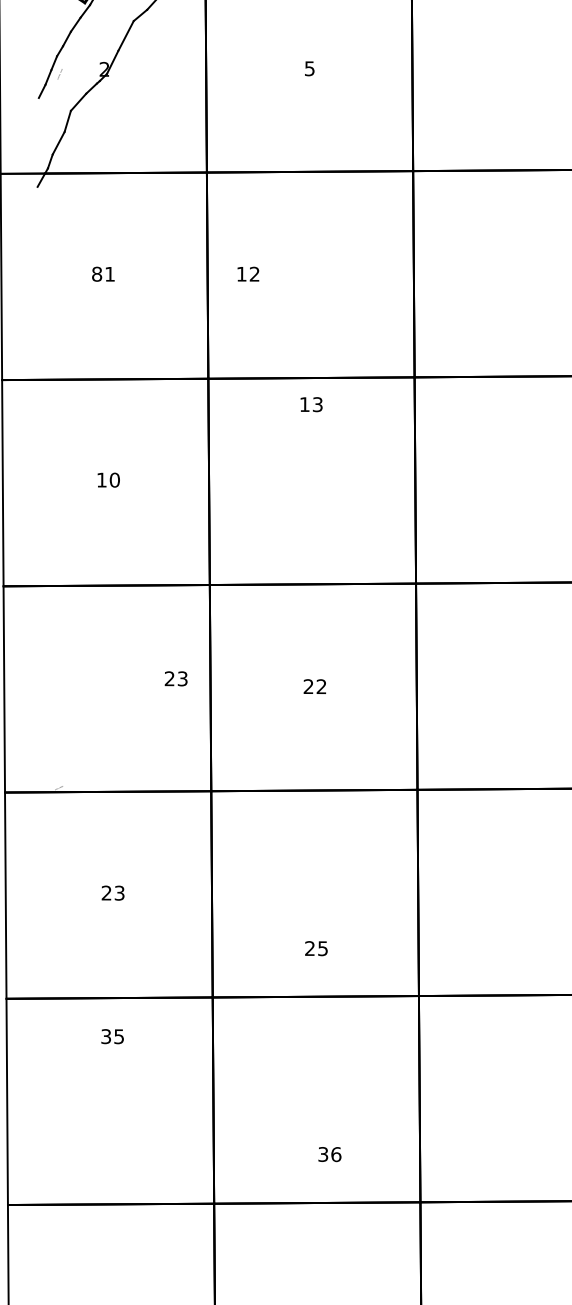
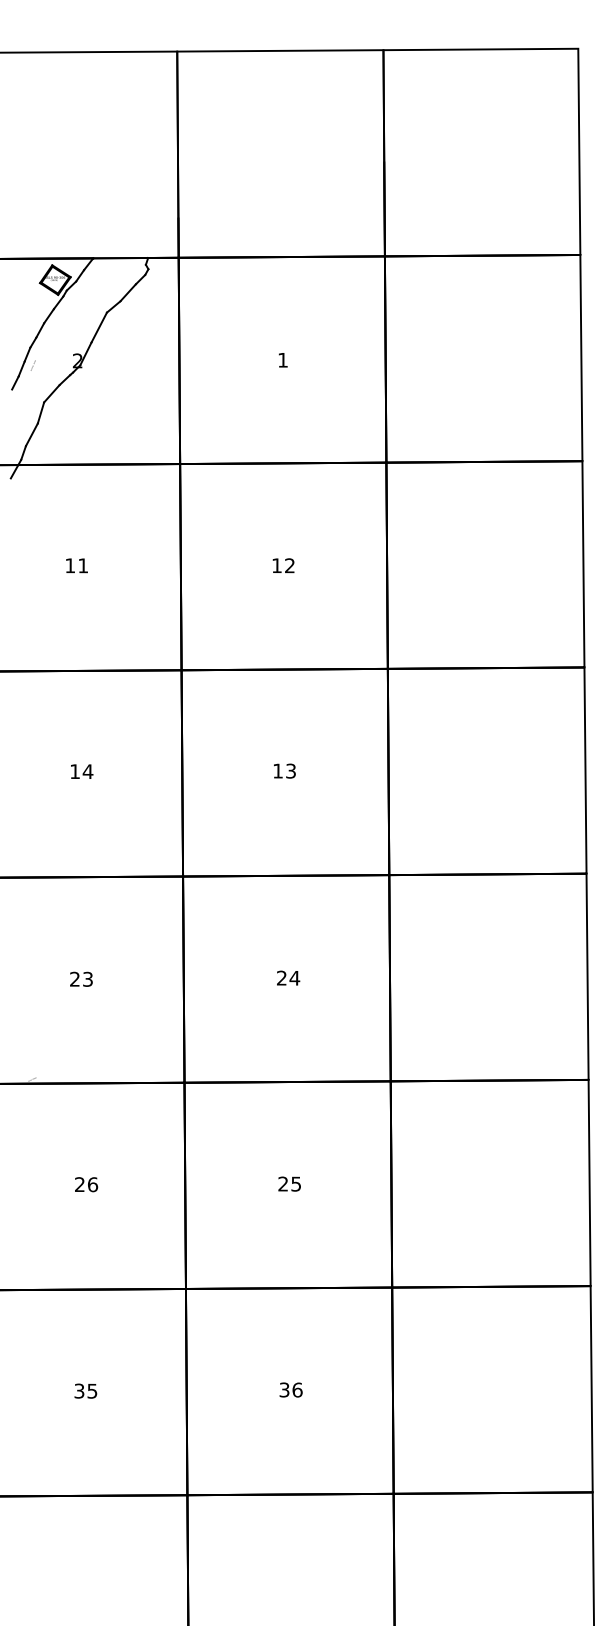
text: (309, 68) -> (282, 360), 5 -> 1
text: (97, 273) -> (70, 565), 81 -> 11
text: (248, 273) -> (283, 565), moved
text: (311, 403) -> (284, 770), moved
text: (114, 479) -> (87, 771), 10 -> 14
text: (176, 677) -> (81, 978), moved
text: (321, 685) -> (294, 977), 22 -> 24
text: (120, 892) -> (93, 1184), 23 -> 26
text: (316, 947) -> (289, 1183), moved
text: (112, 1035) -> (85, 1390), moved
text: (329, 1153) -> (290, 1389), moved

